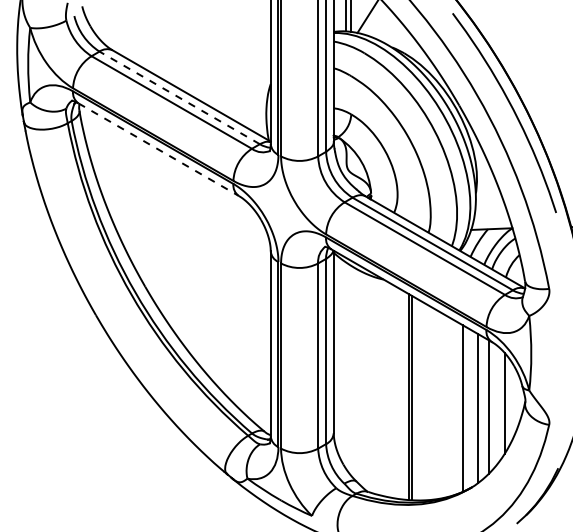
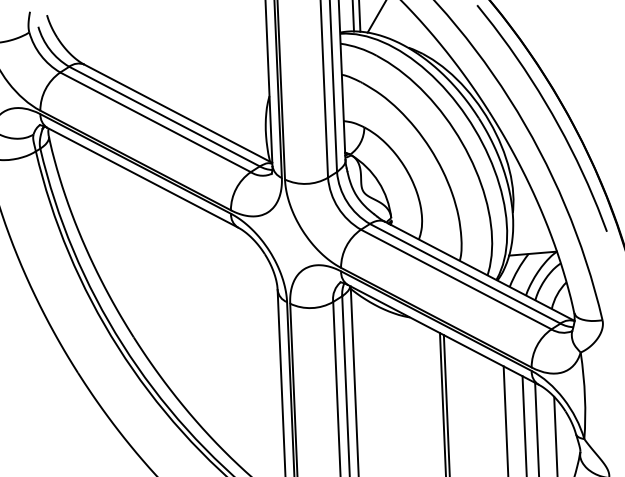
line: (179, 97) -> (164, 116), dashed -> solid
line: (158, 149) -> (142, 177), dashed -> solid

